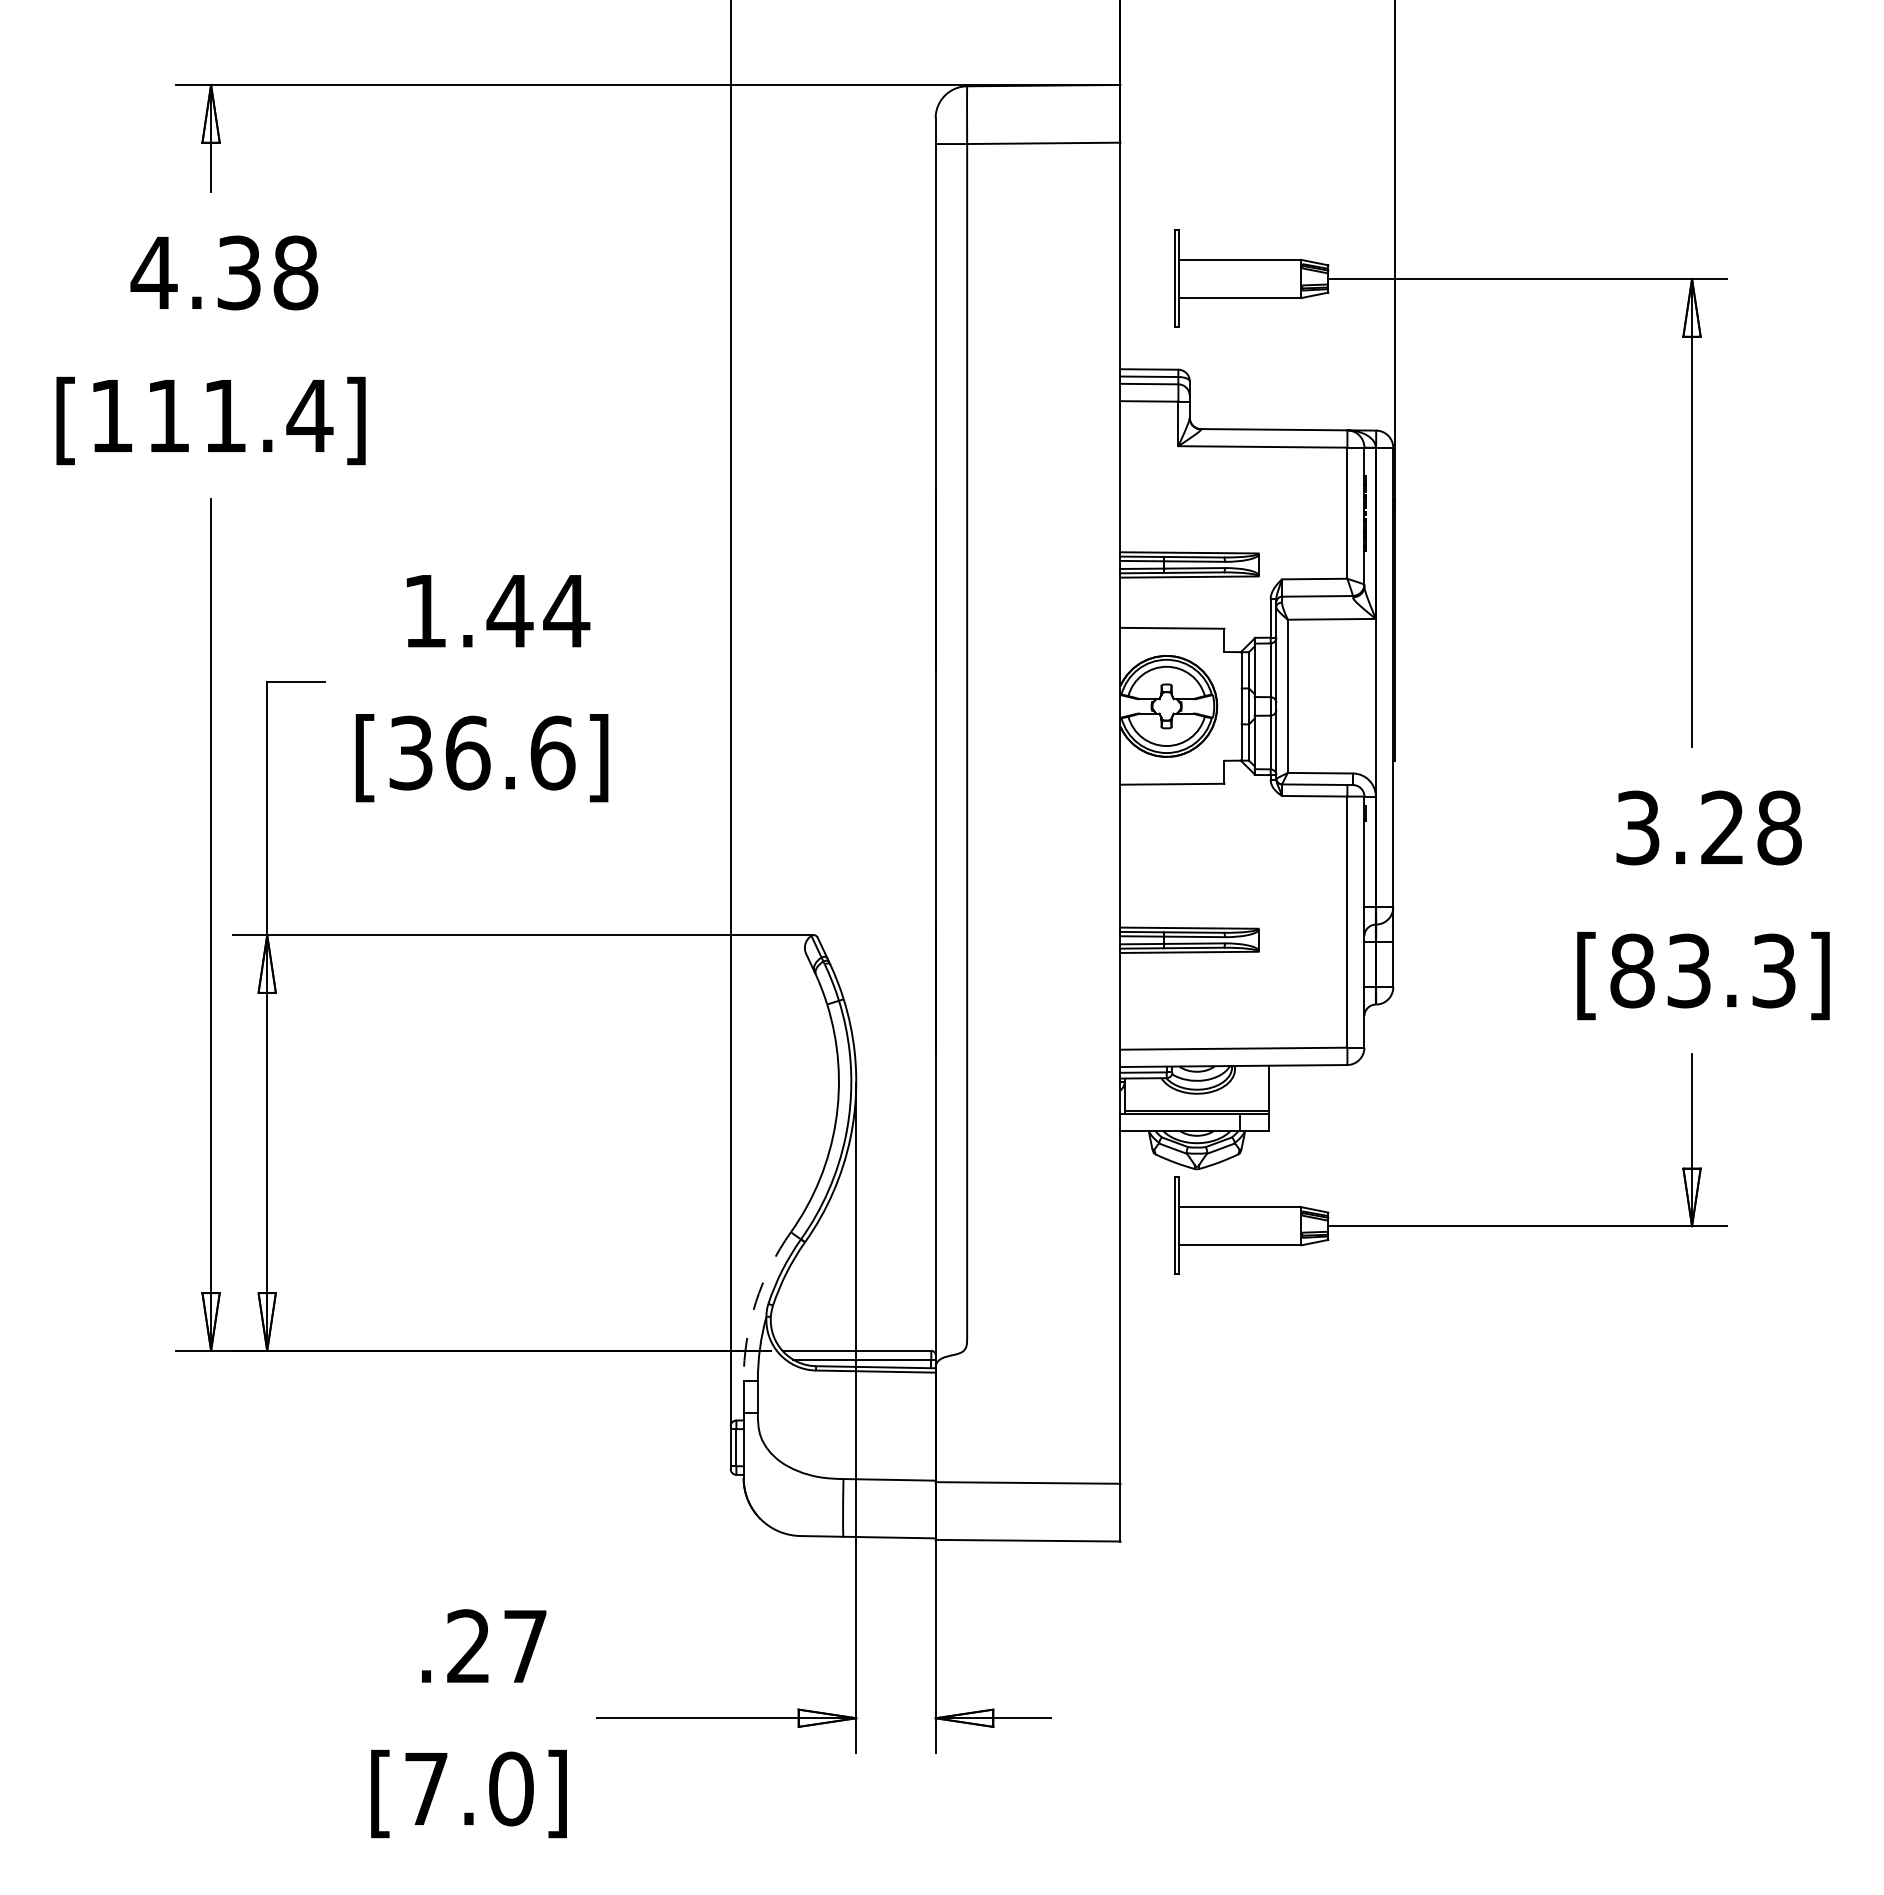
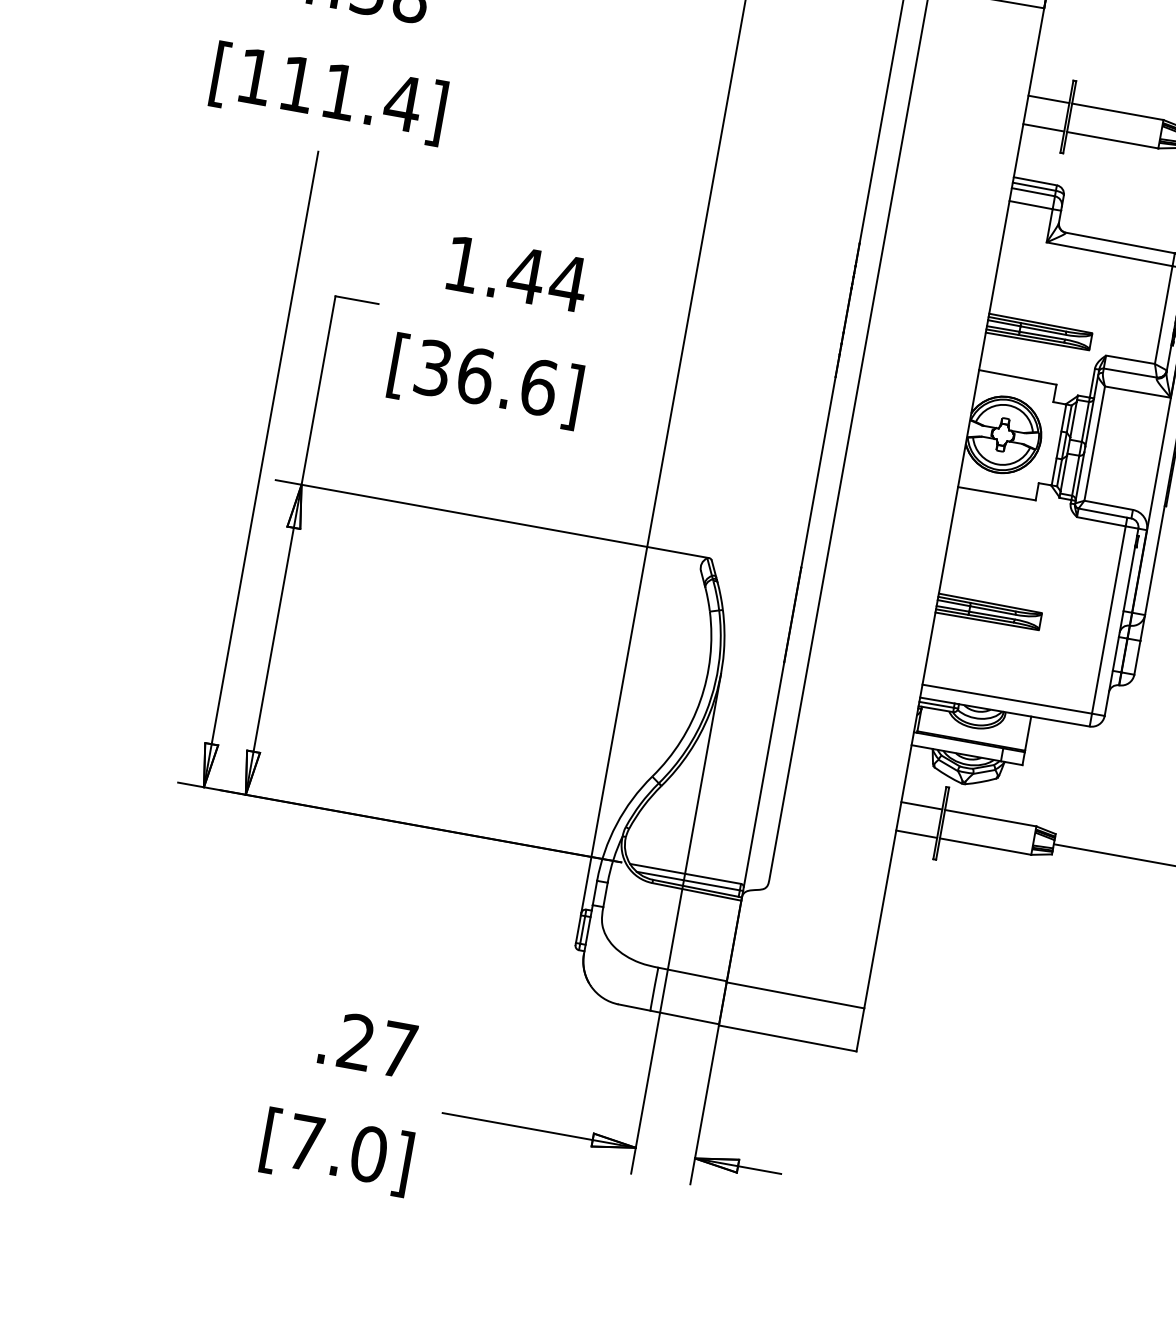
line: (1147, 259) -> (1048, 99), added
line: (1147, 298) -> (1043, 128), added
line: (1147, 1207) -> (921, 805), added
line: (1147, 1245) -> (916, 834), added
arc: (755, 1302) -> (616, 824), dashed -> solid

